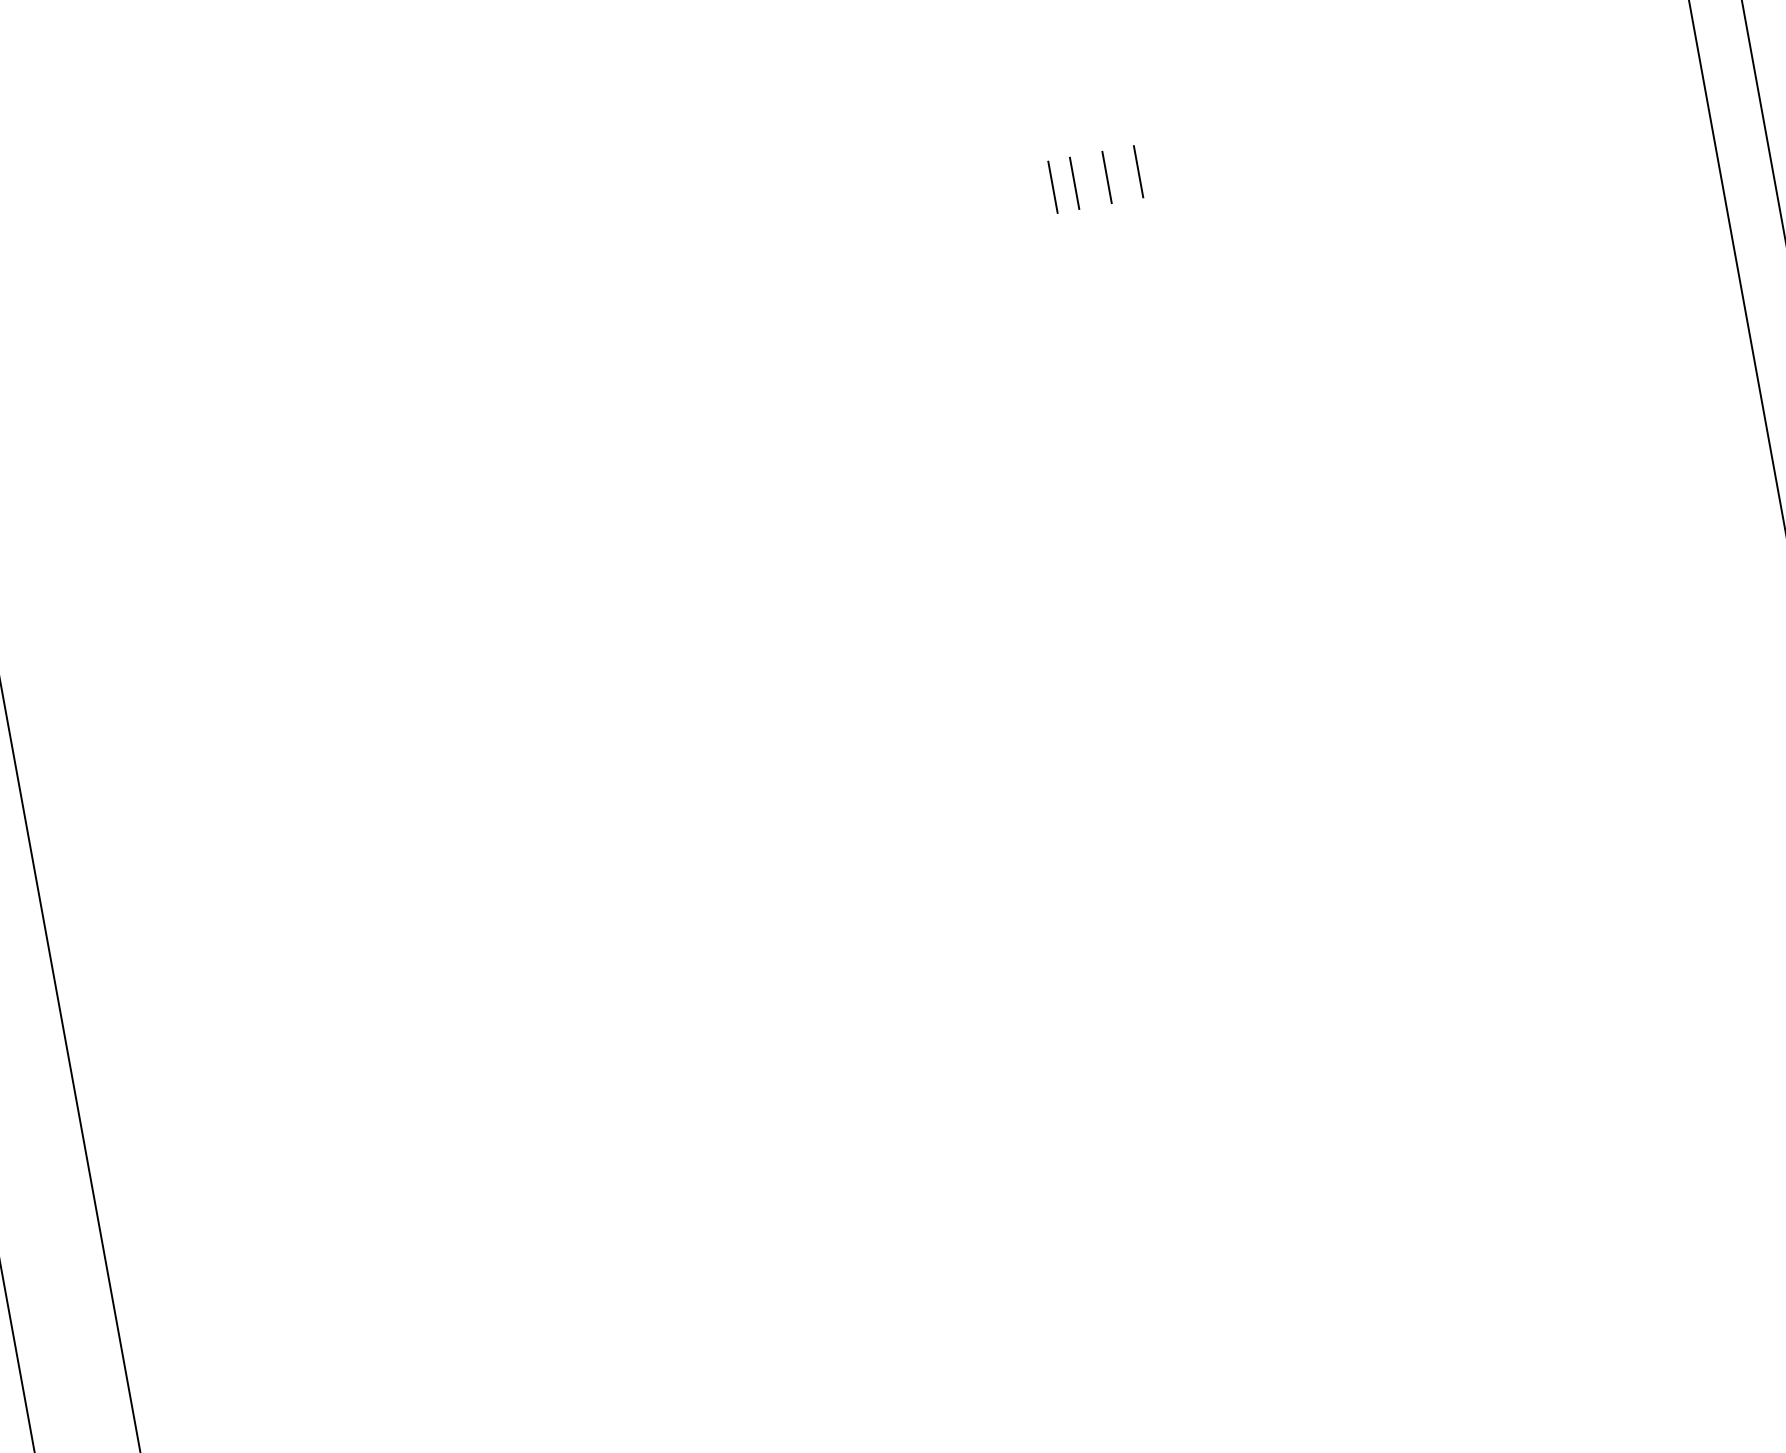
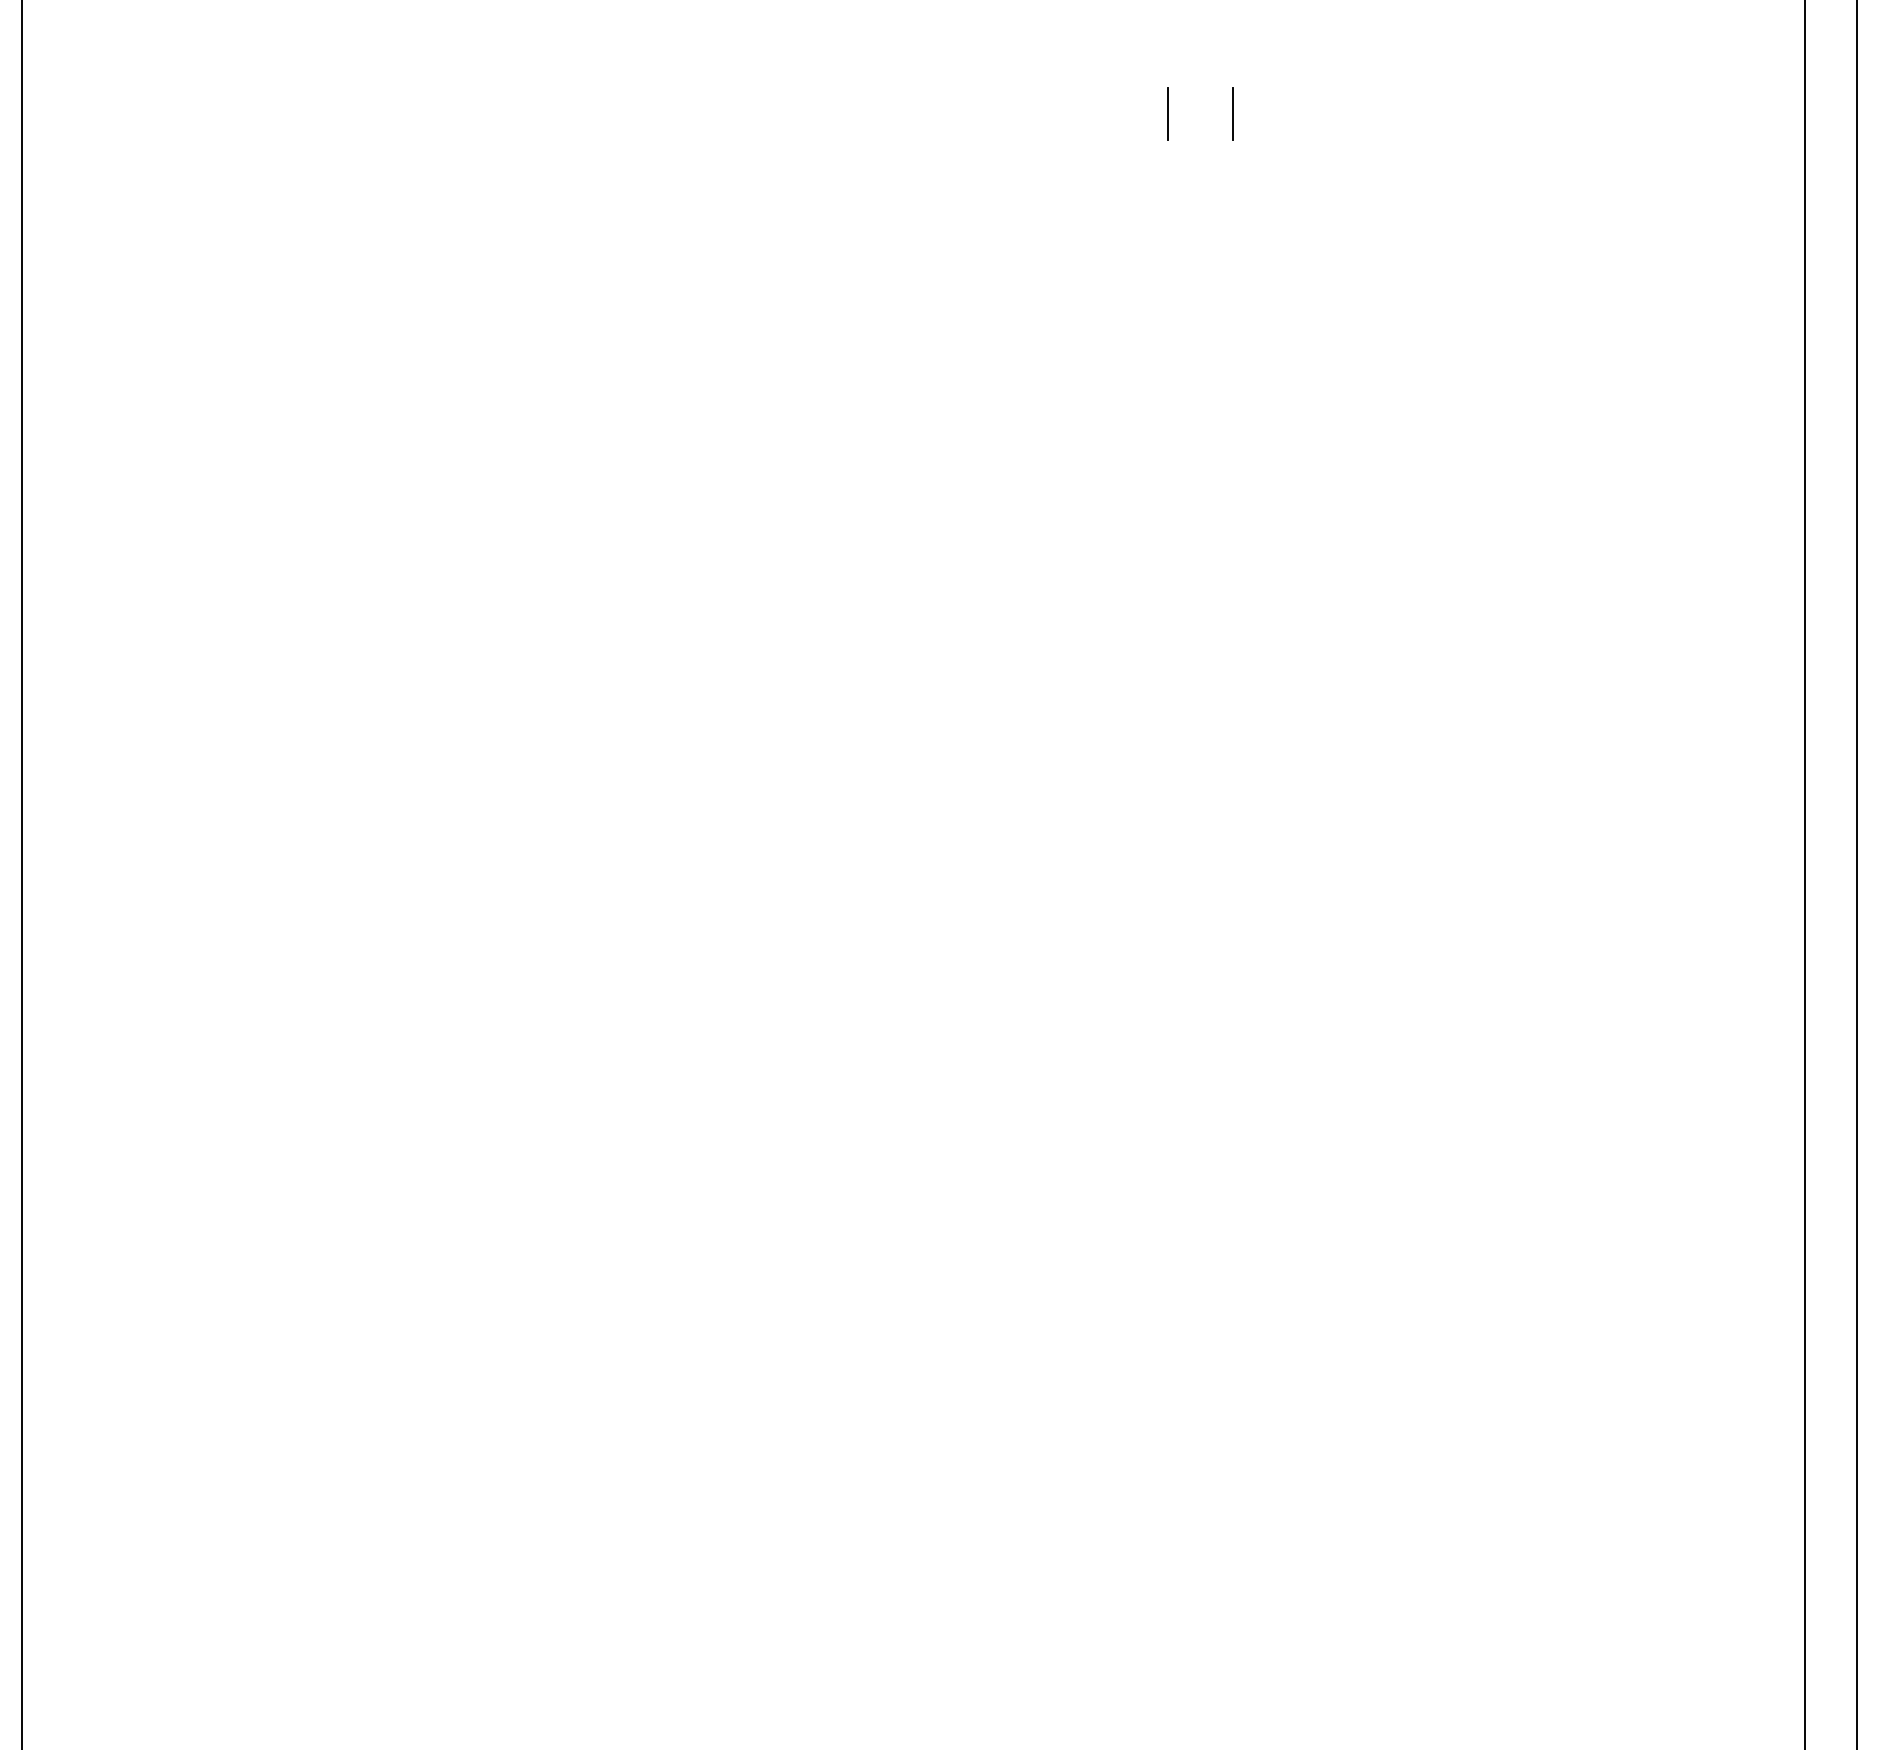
line: (1106, 176) -> (1200, 113), removed
line: (1052, 186) -> (1145, 113), removed

